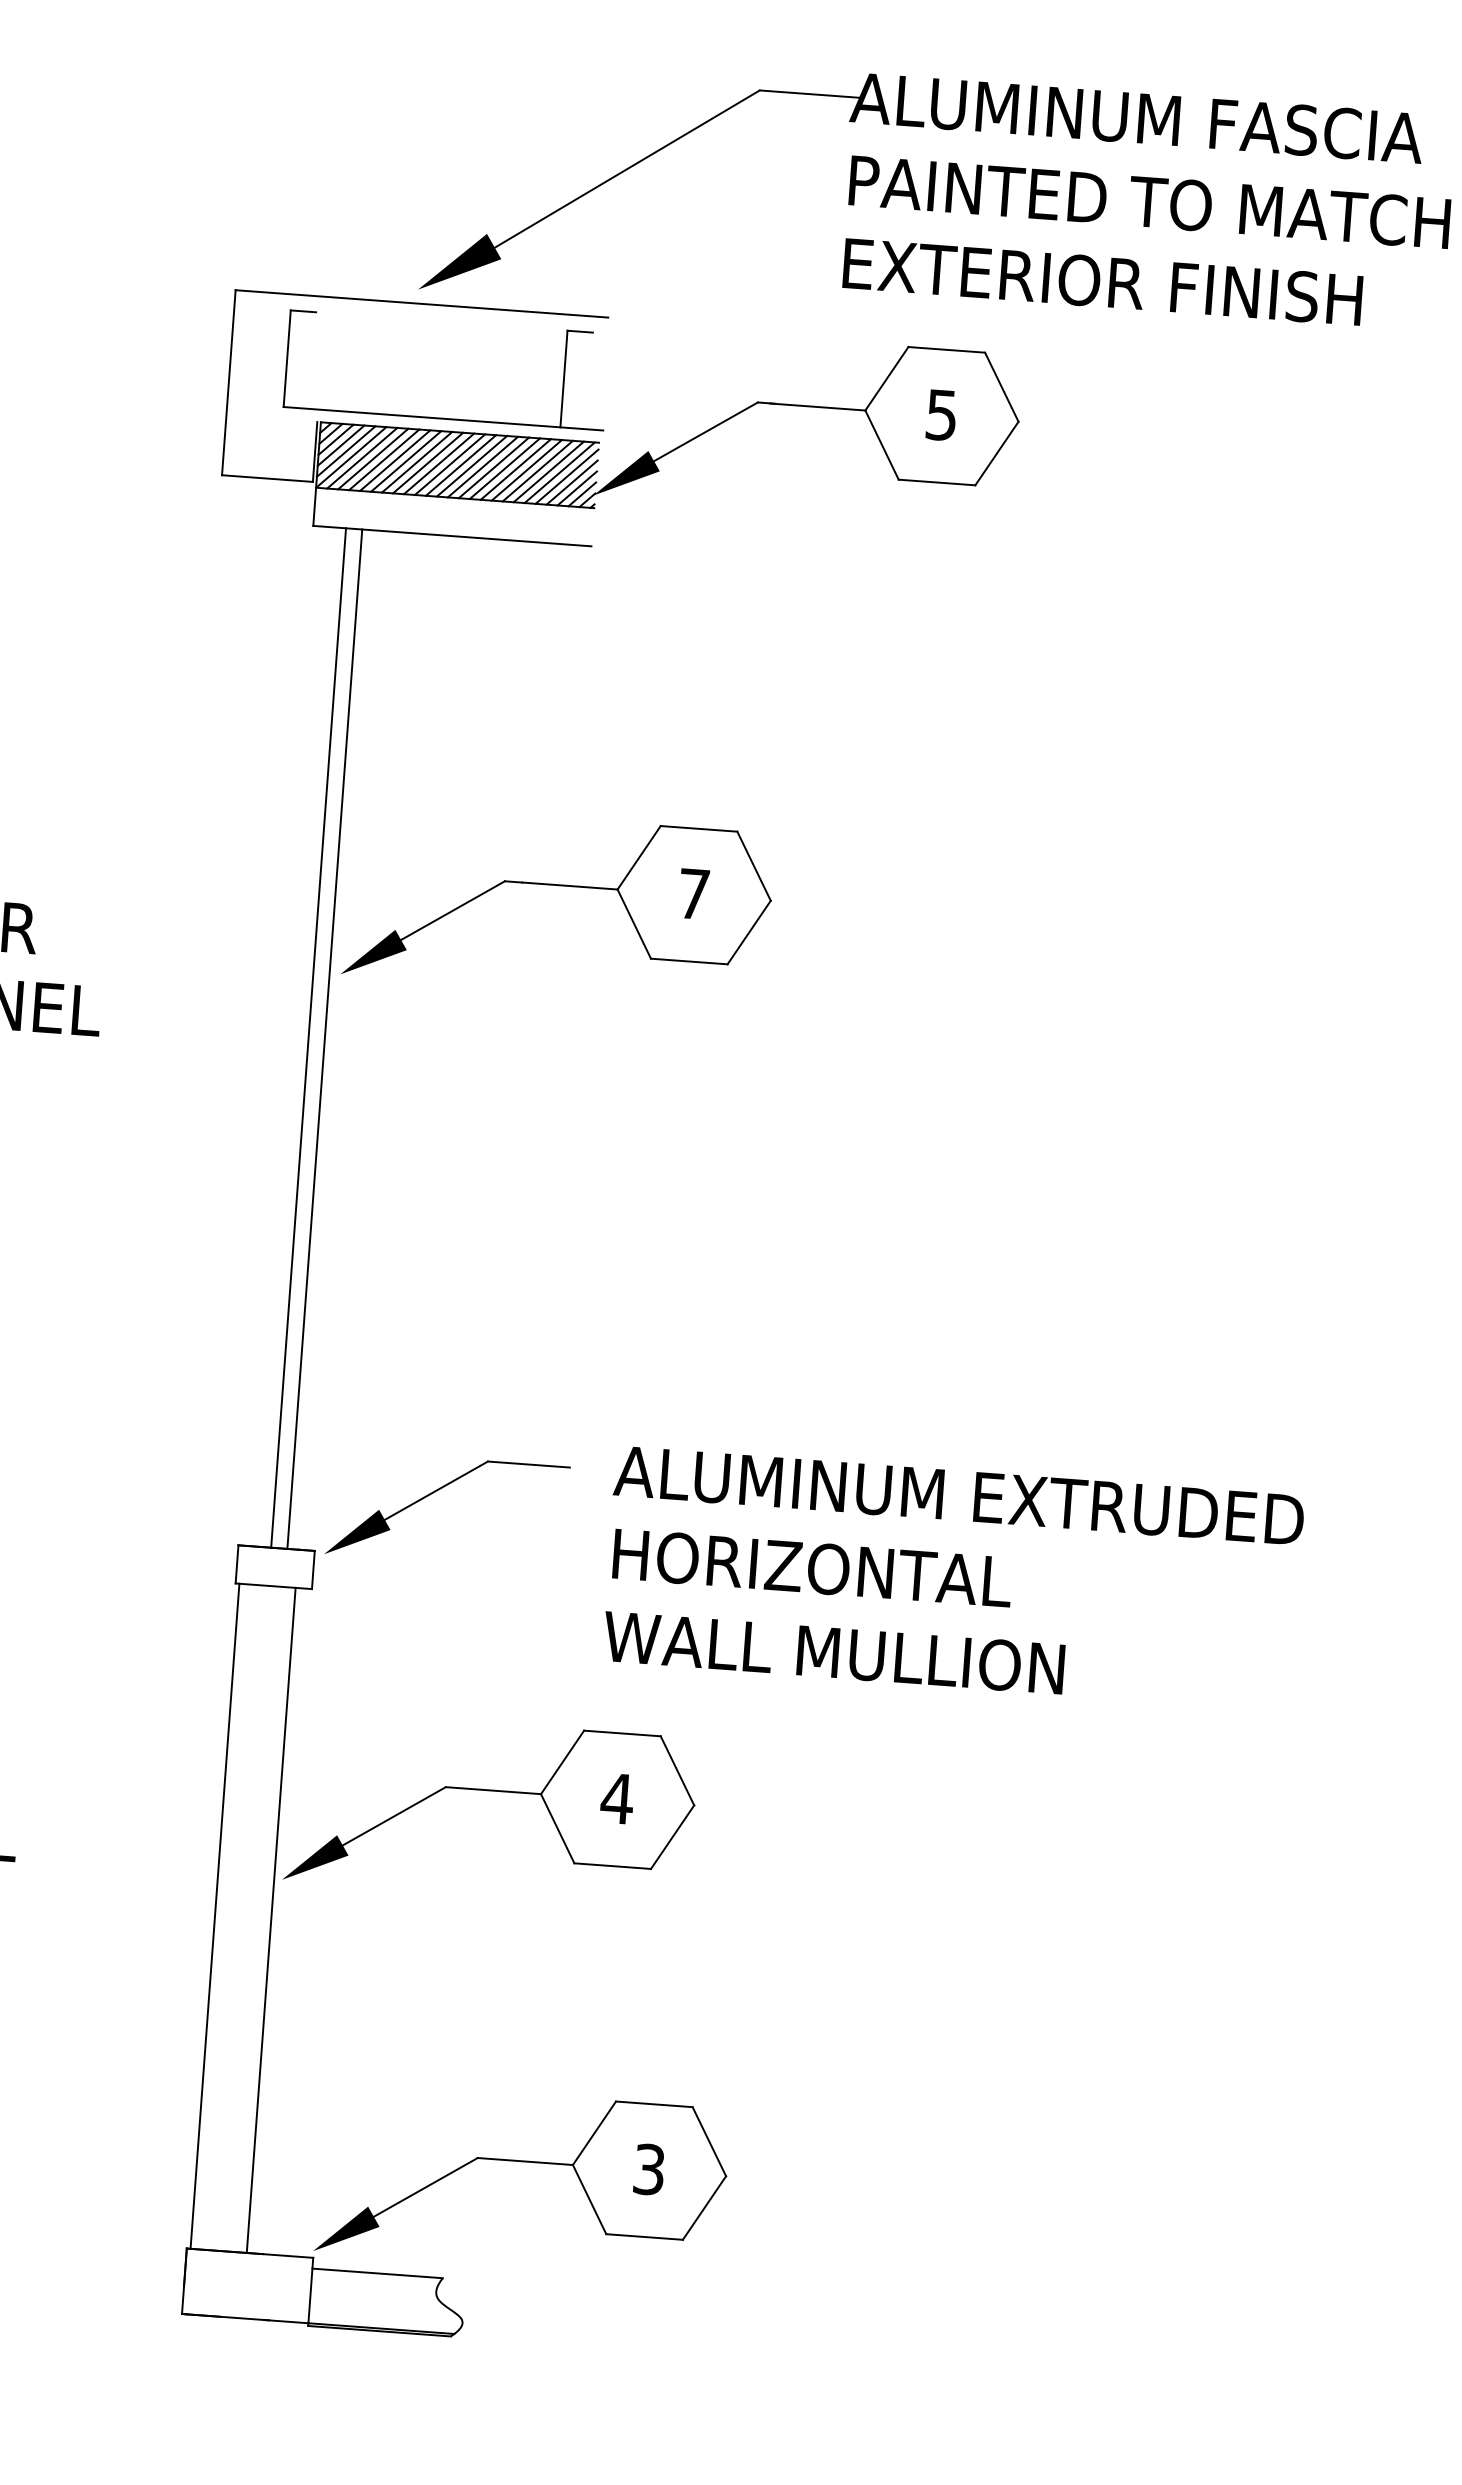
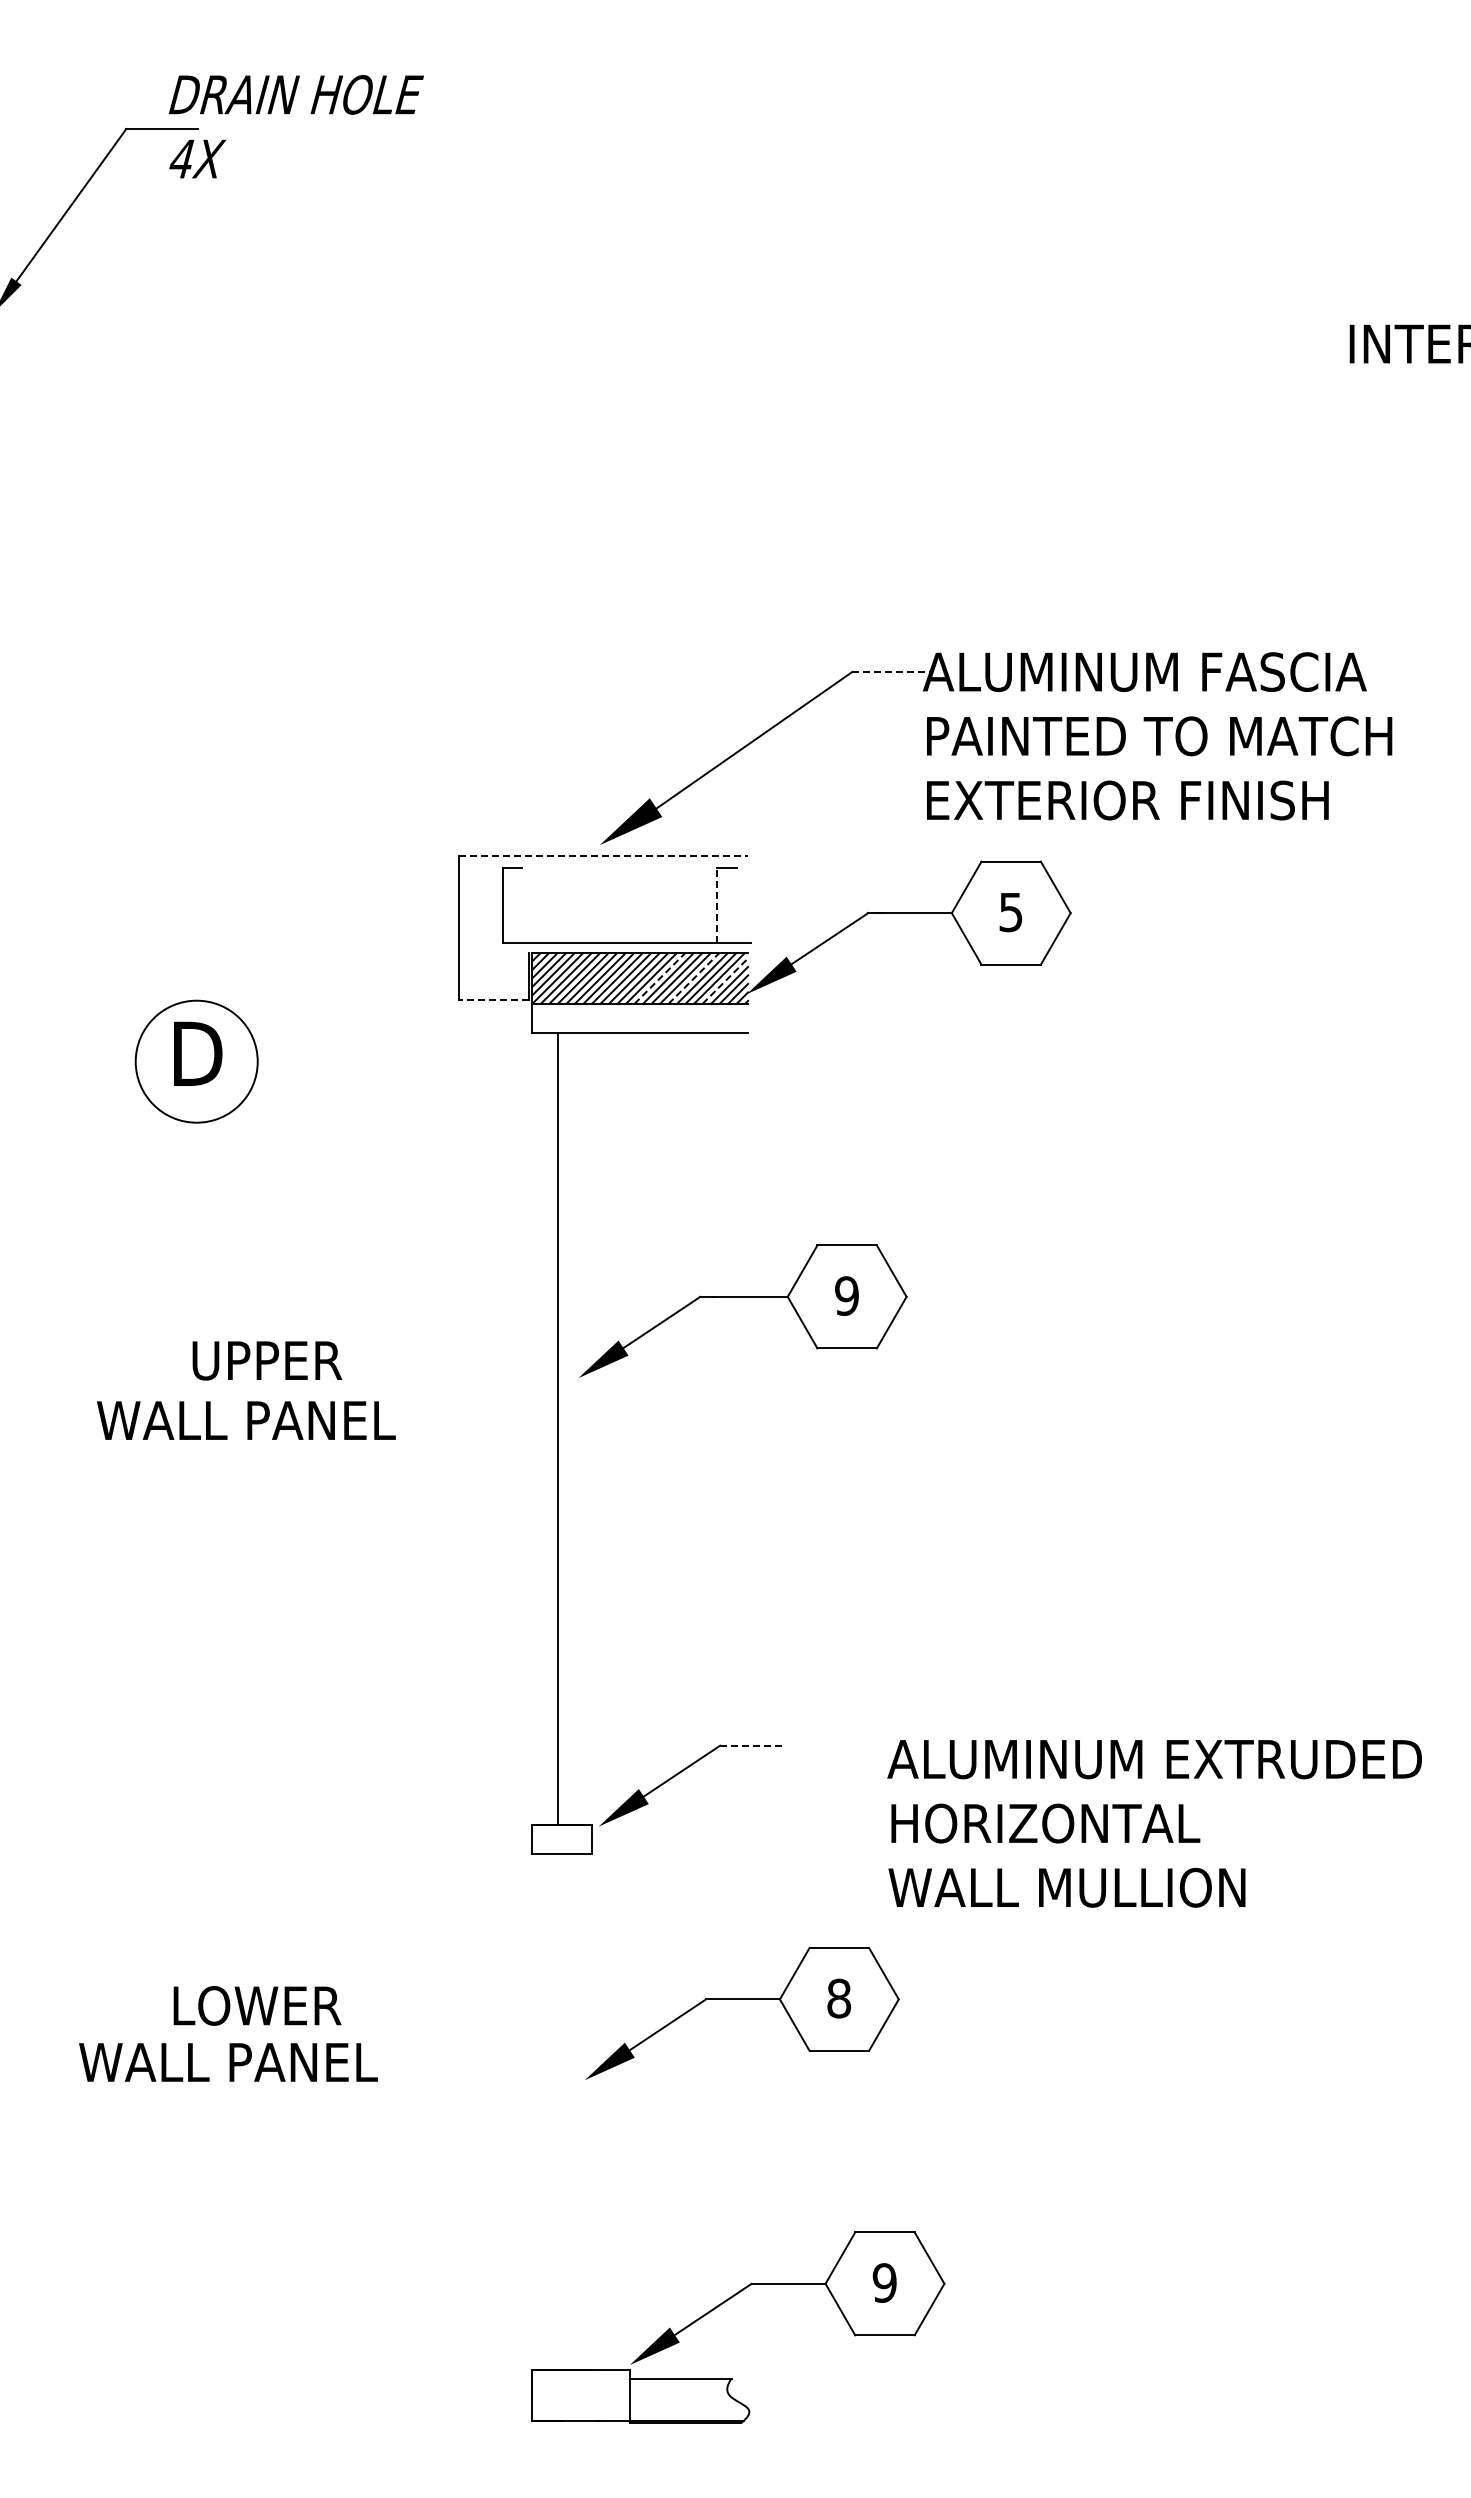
line: (810, 94) -> (891, 672), solid -> dashed
line: (421, 303) -> (603, 855), solid -> dashed
line: (564, 378) -> (717, 905), solid -> dashed
line: (482, 467) -> (659, 978), solid -> dashed
line: (526, 470) -> (693, 978), solid -> dashed
line: (567, 475) -> (725, 980), solid -> dashed
line: (266, 478) -> (493, 999), solid -> dashed
text: (693, 894) -> (846, 1296), 7 -> 9
line: (325, 1038) -> (570, 1428), removed
line: (528, 1464) -> (751, 1745), solid -> dashed
text: (952, 1578) -> (1154, 1823), moved
text: (616, 1798) -> (838, 1998), 4 -> 8
line: (215, 1916) -> (535, 2112), removed
line: (270, 1920) -> (578, 2112), removed
text: (649, 2168) -> (884, 2282), 3 -> 9

